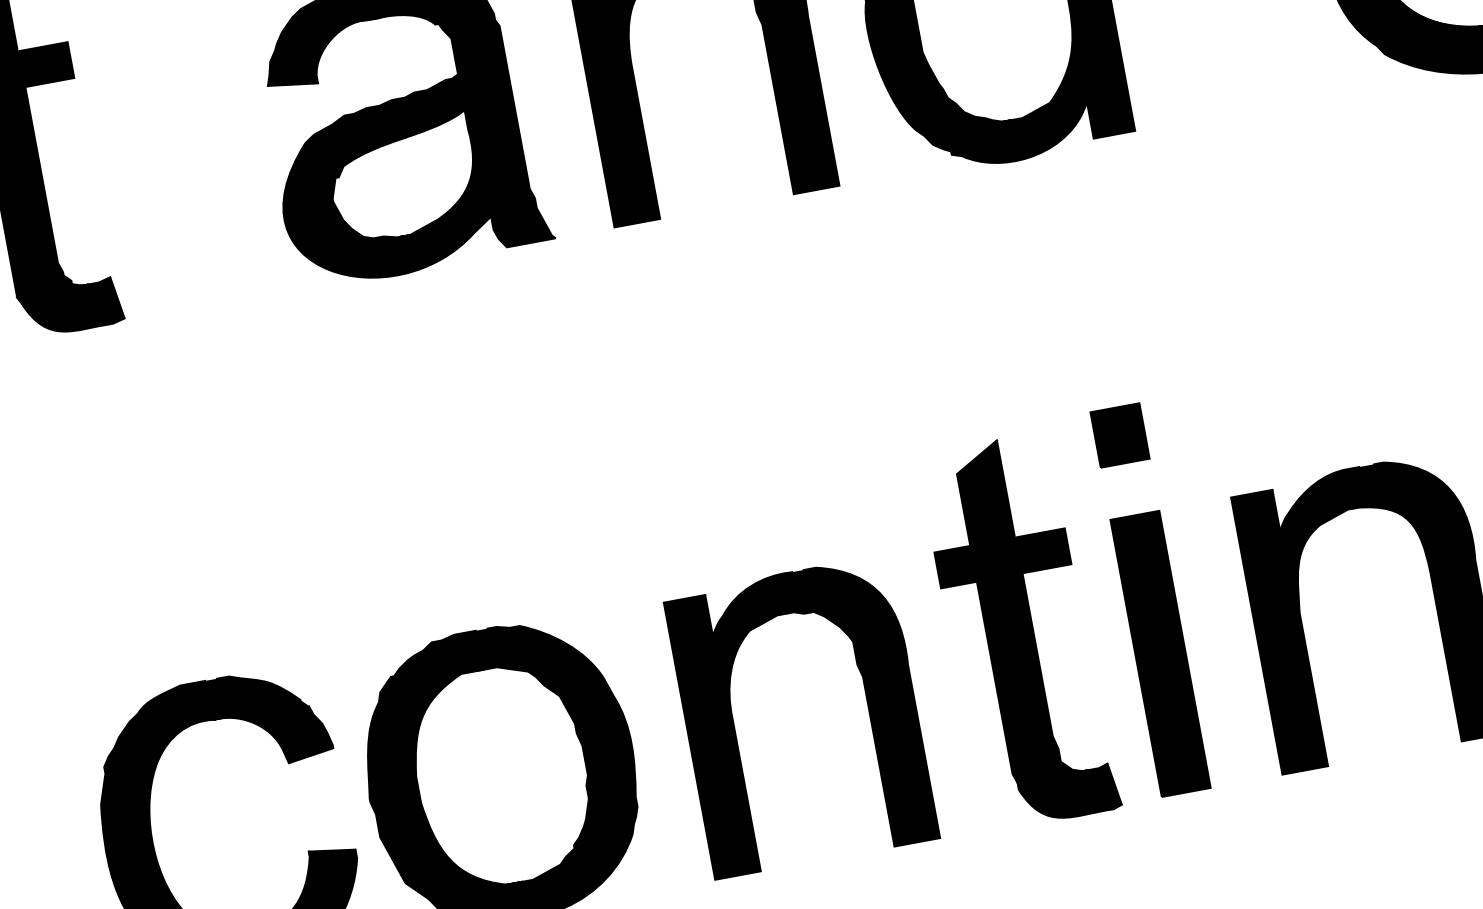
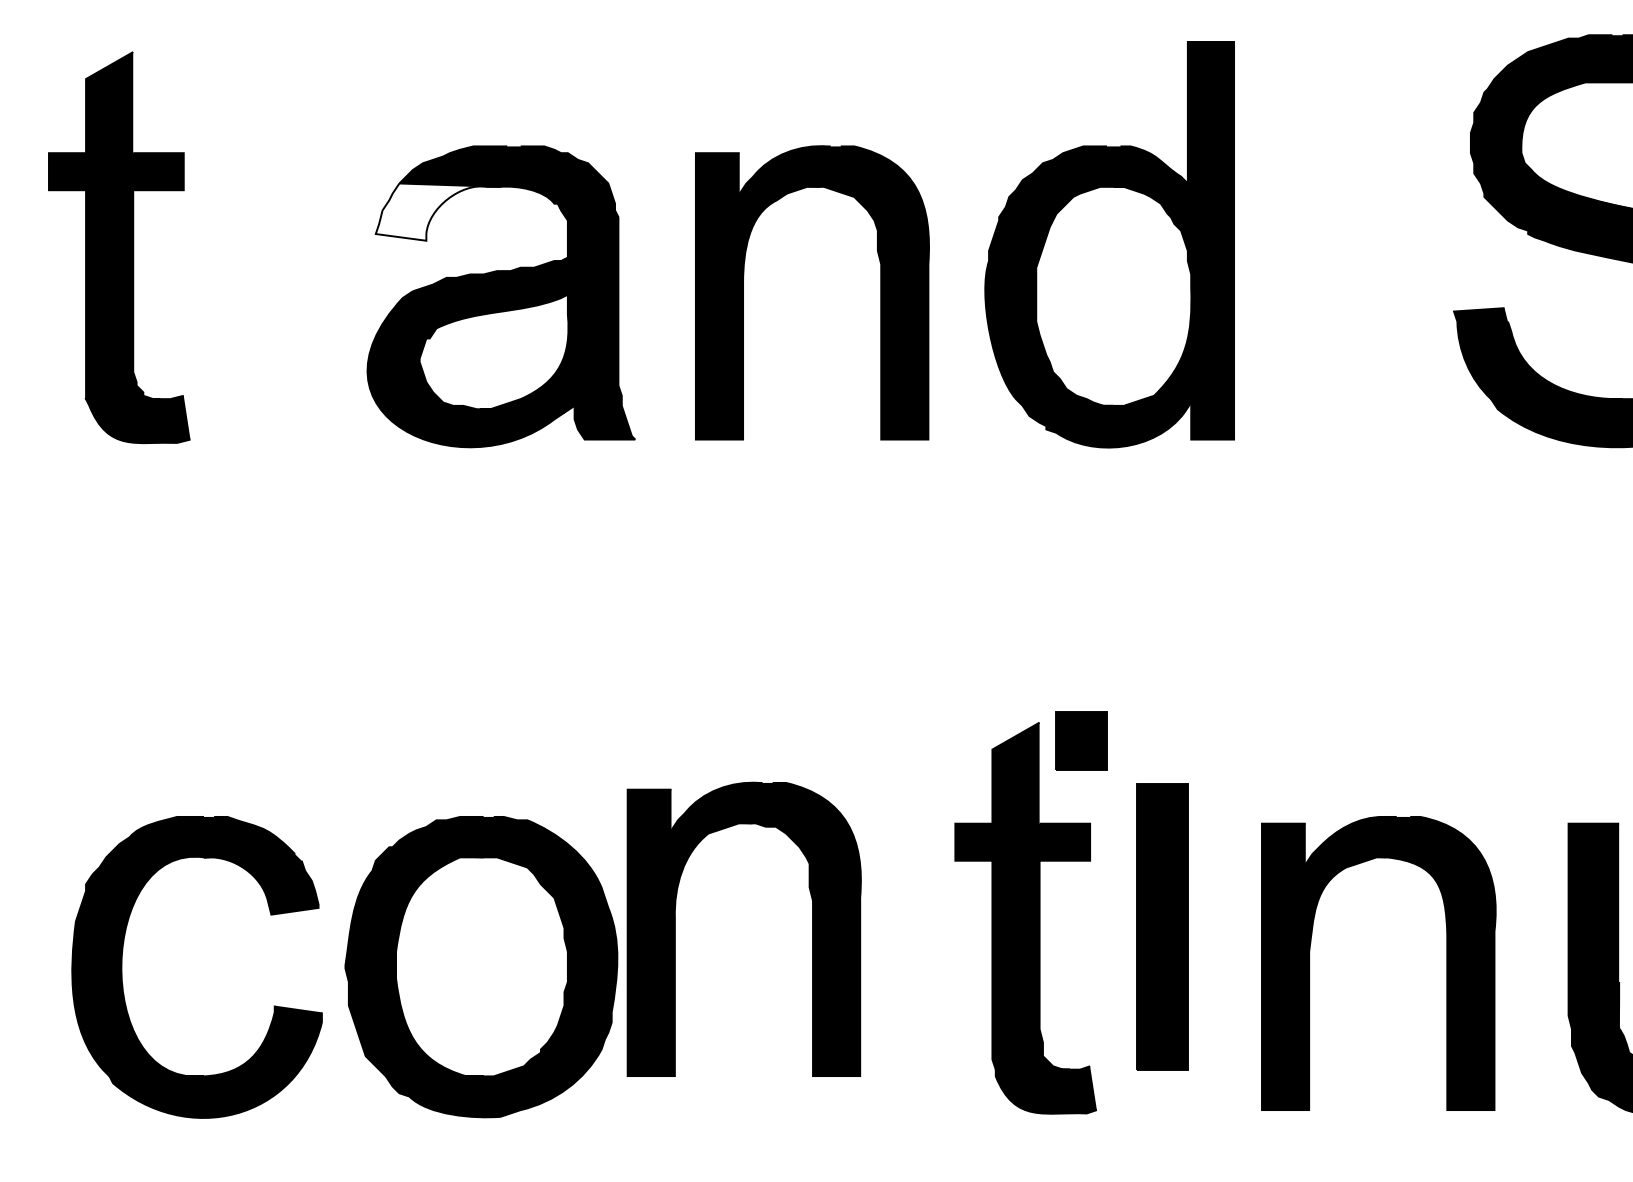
fill: (323, 53) -> (437, 211), removed
part: (1119, 434) -> (1081, 740), moved
part: (1160, 653) -> (1162, 926), moved
part: (734, 728) -> (675, 928), moved

